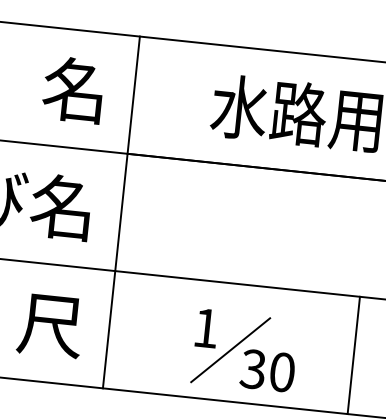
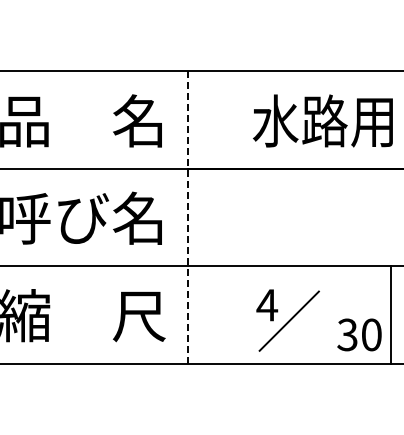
line: (121, 212) -> (187, 217), solid -> dashed
text: (206, 328) -> (267, 305), 1 -> 4
text: (267, 370) -> (359, 334), moved

